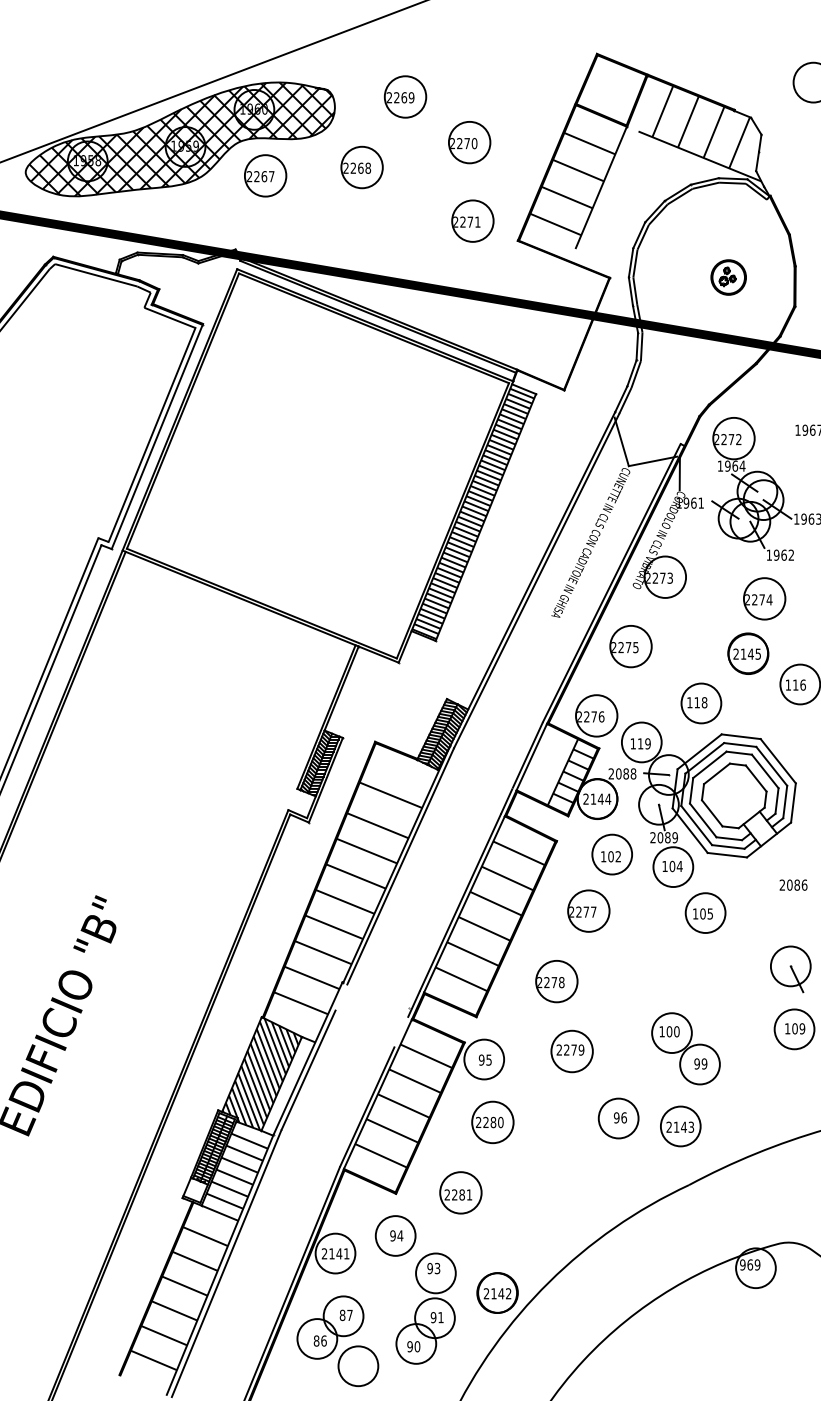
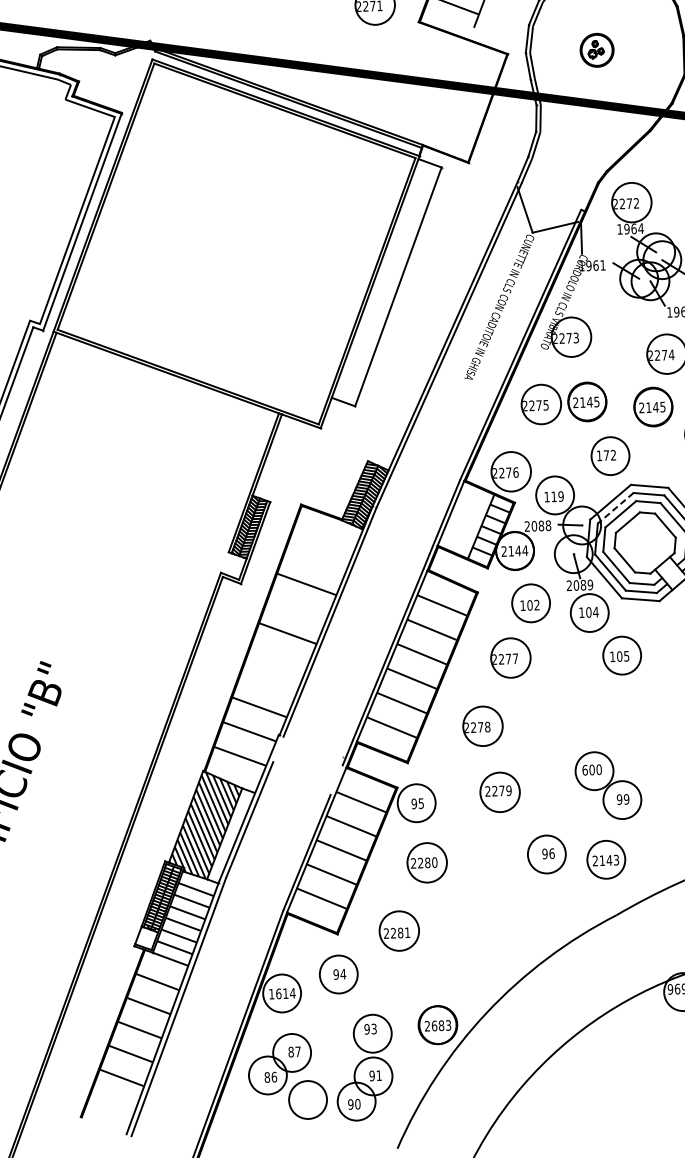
part: (728, 277) -> (596, 50), moved
hatch: (473, 513) -> (386, 283), removed
part: (679, 645) -> (587, 401), added
text: (700, 702) -> (609, 455), 118 -> 172
line: (704, 758) -> (615, 508), solid -> dashed
line: (390, 795) -> (317, 555), removed
line: (366, 850) -> (296, 608), removed
line: (344, 901) -> (277, 657), removed
line: (334, 927) -> (269, 682), removed
text: (662, 1031) -> (585, 770), 100 -> 600
text: (335, 1253) -> (282, 993), 2141 -> 1614
text: (501, 1293) -> (441, 1025), 2142 -> 2683
part: (425, 1308) -> (364, 1067), moved
line: (153, 1360) -> (112, 1102), removed

